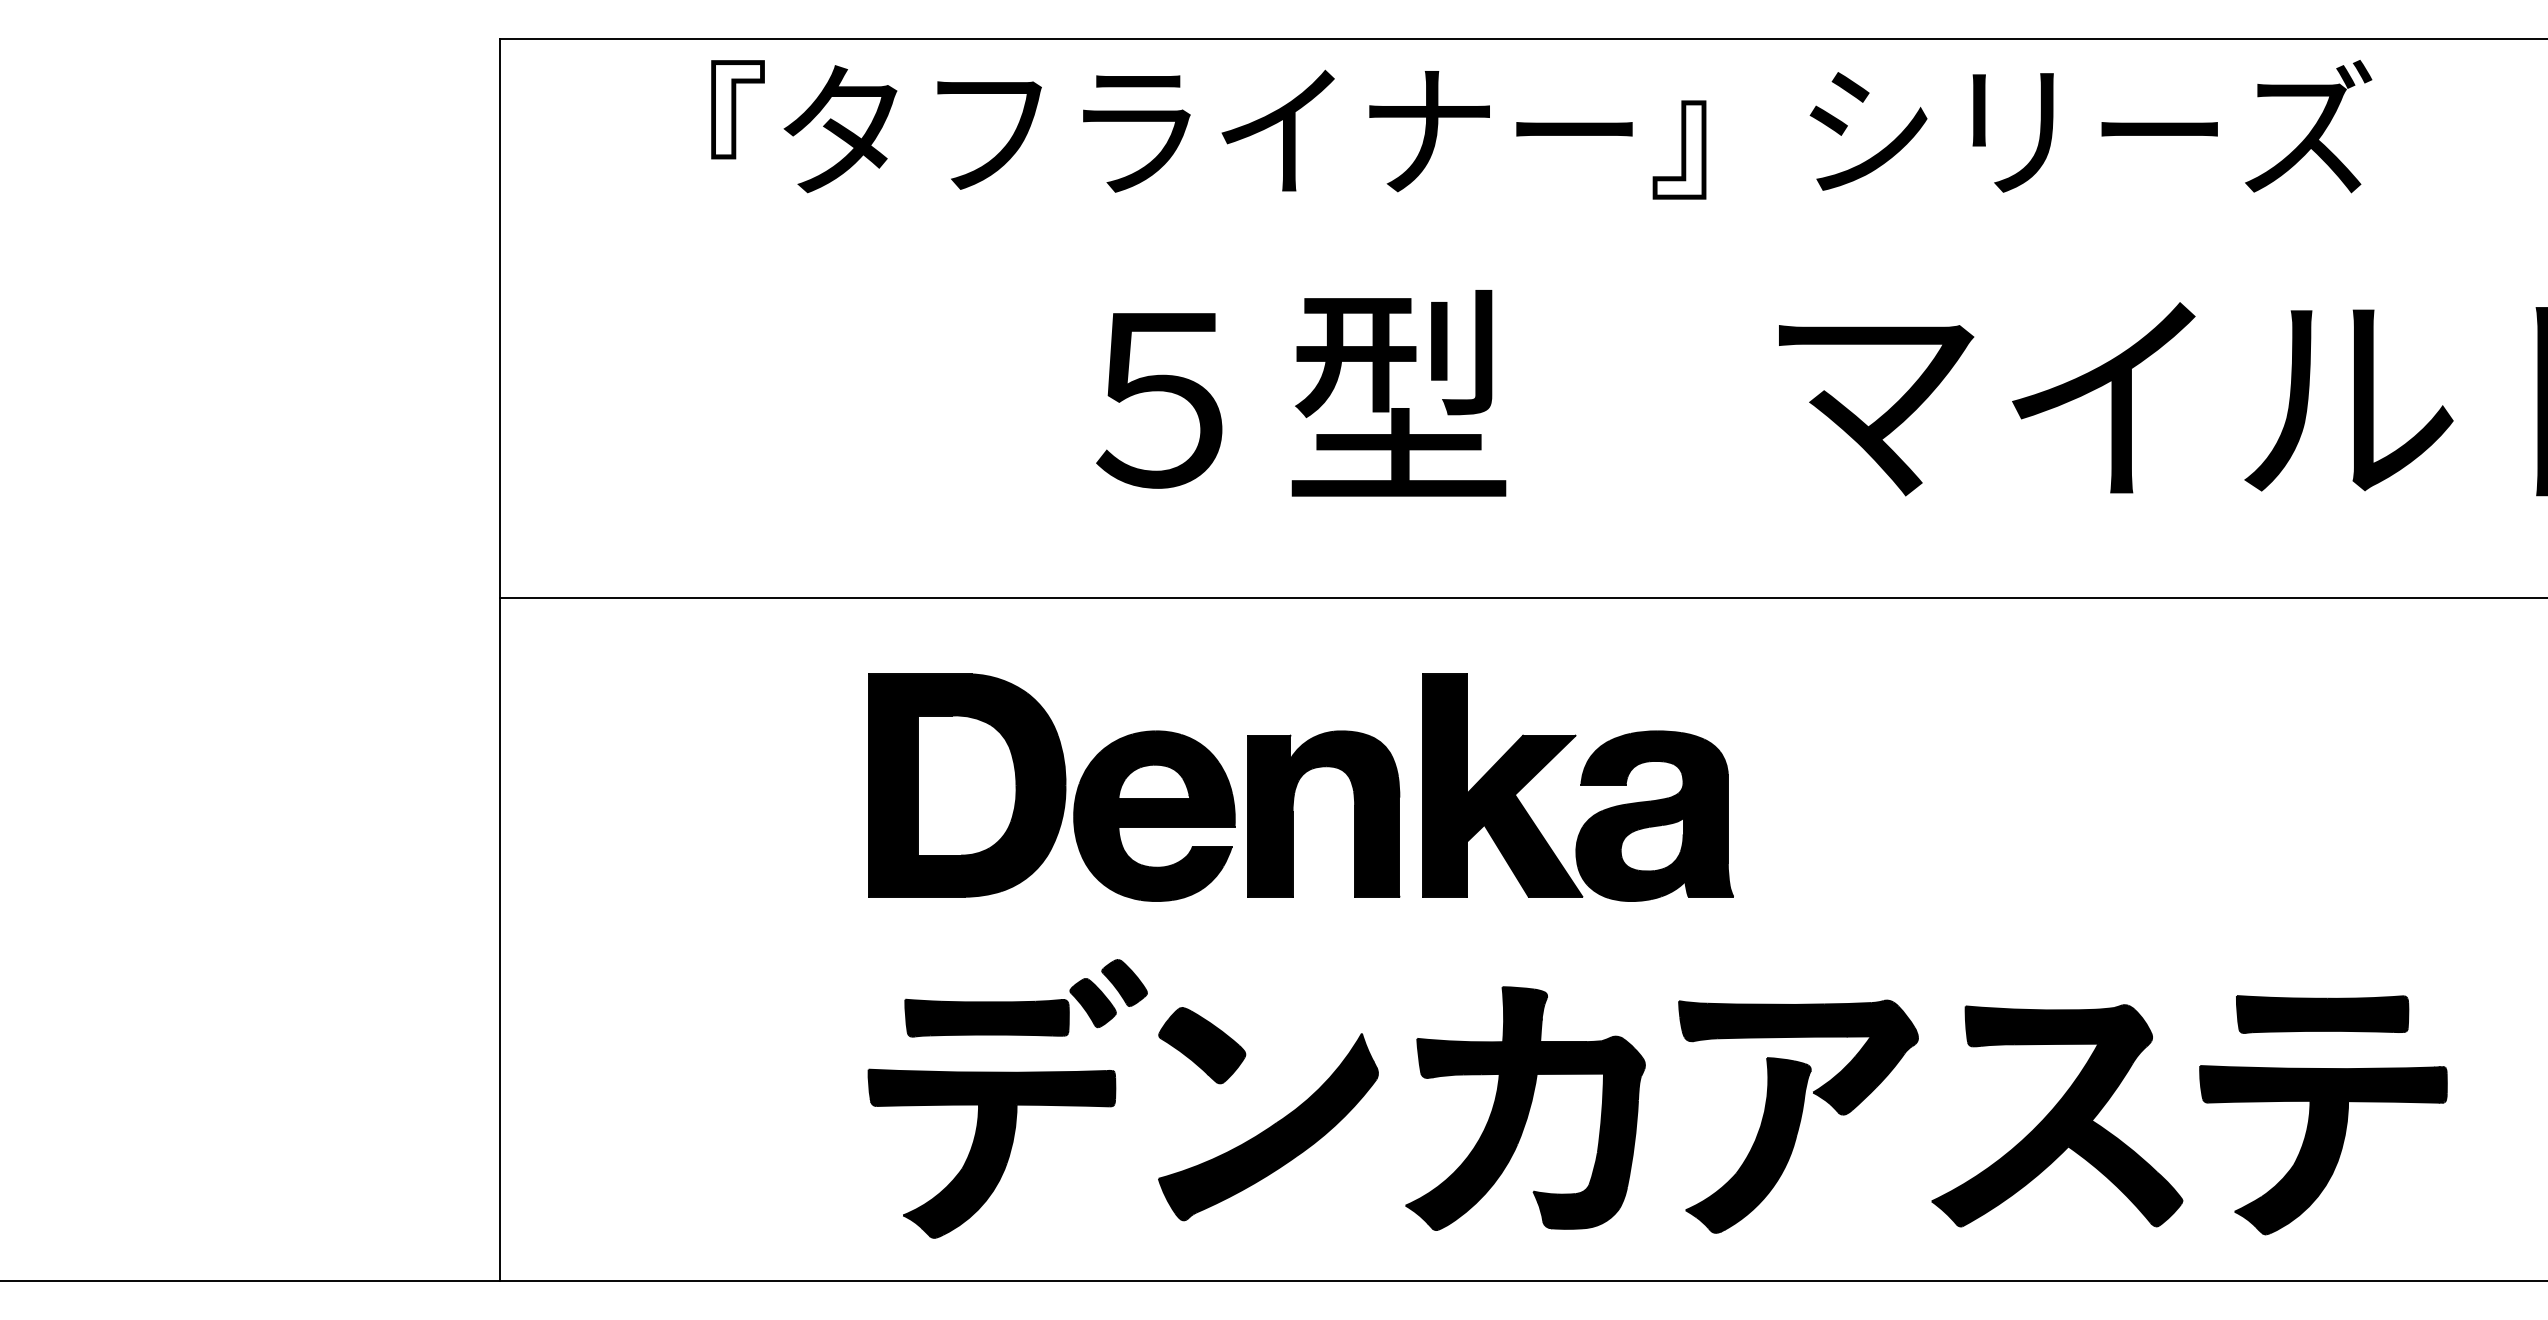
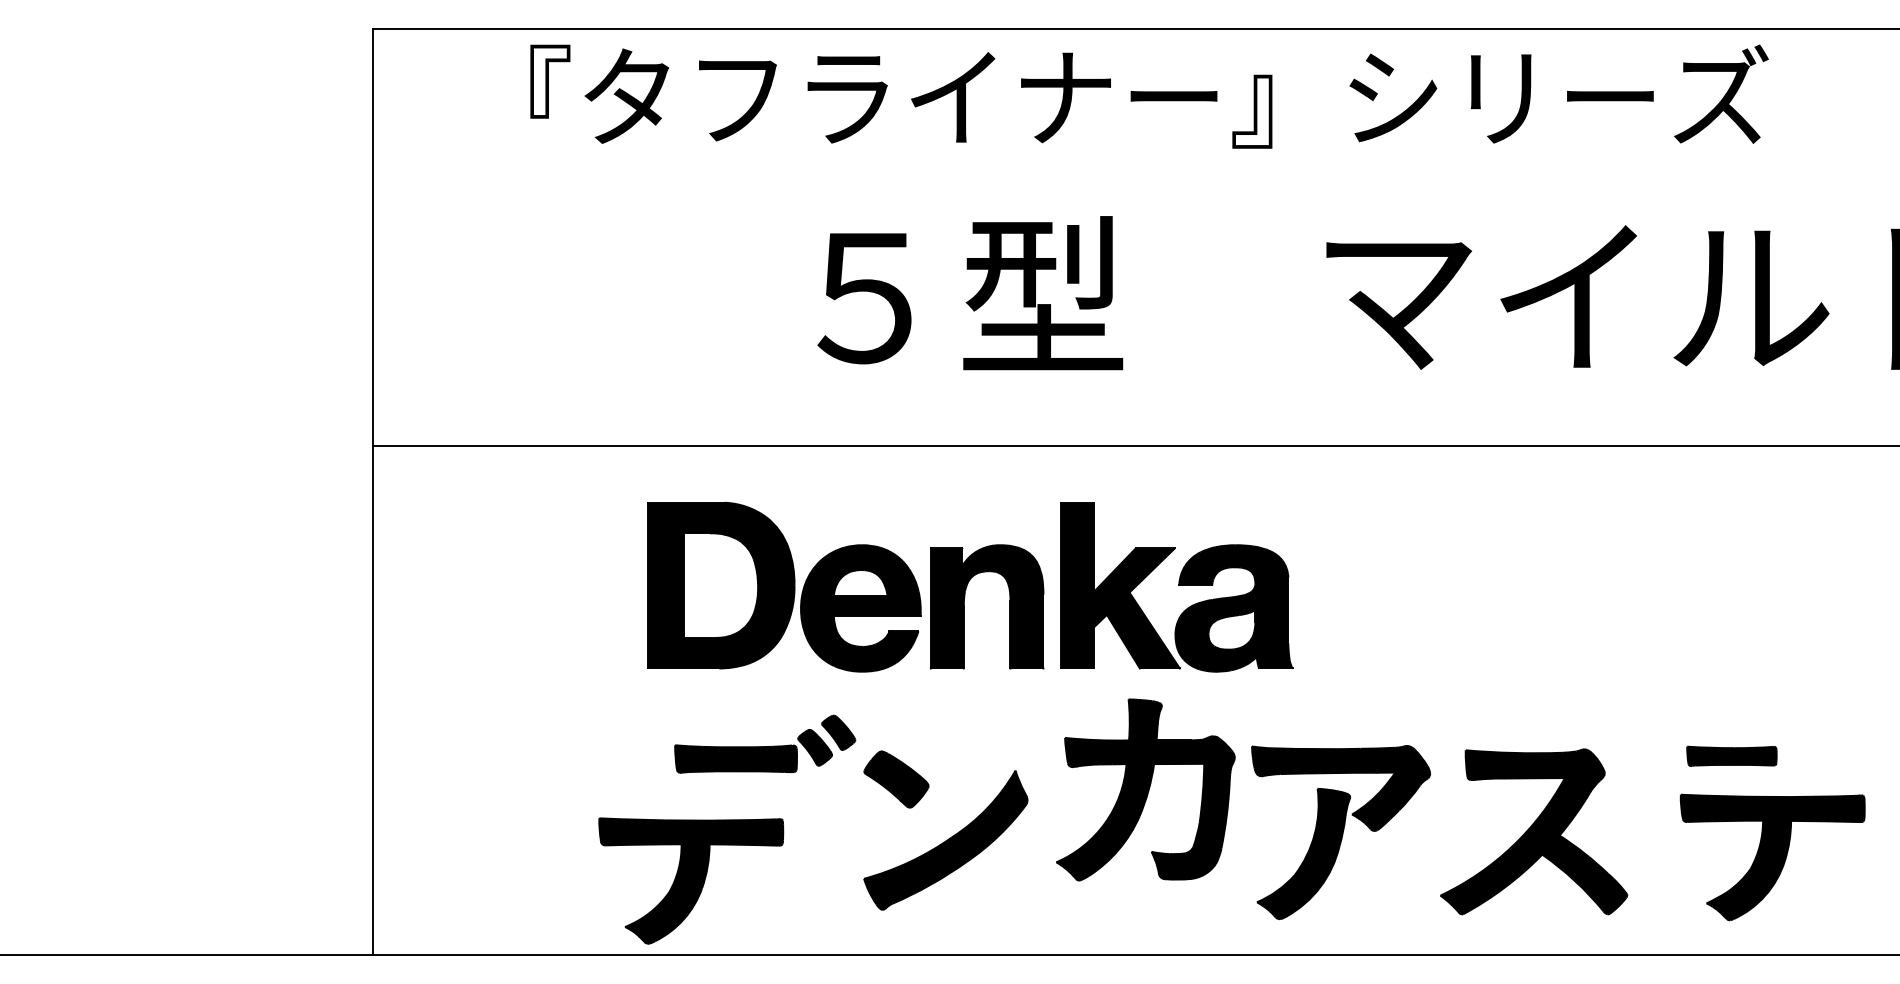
part: (2322, 1014) -> (1731, 756), size x0.7
part: (1525, 1108) -> (1145, 789), moved
part: (2323, 1150) -> (1772, 857), moved
part: (991, 1153) -> (690, 880), moved

